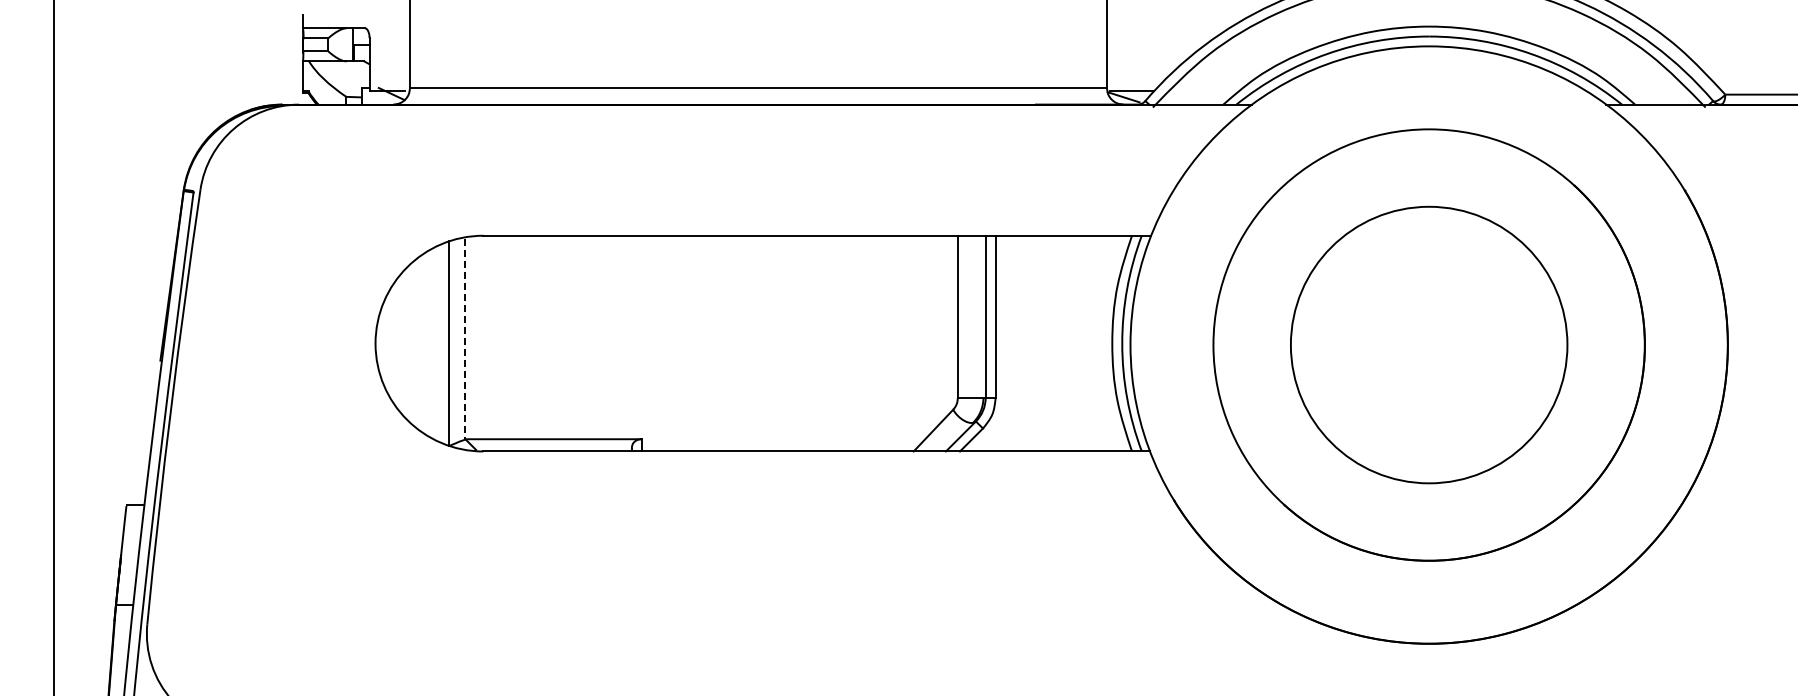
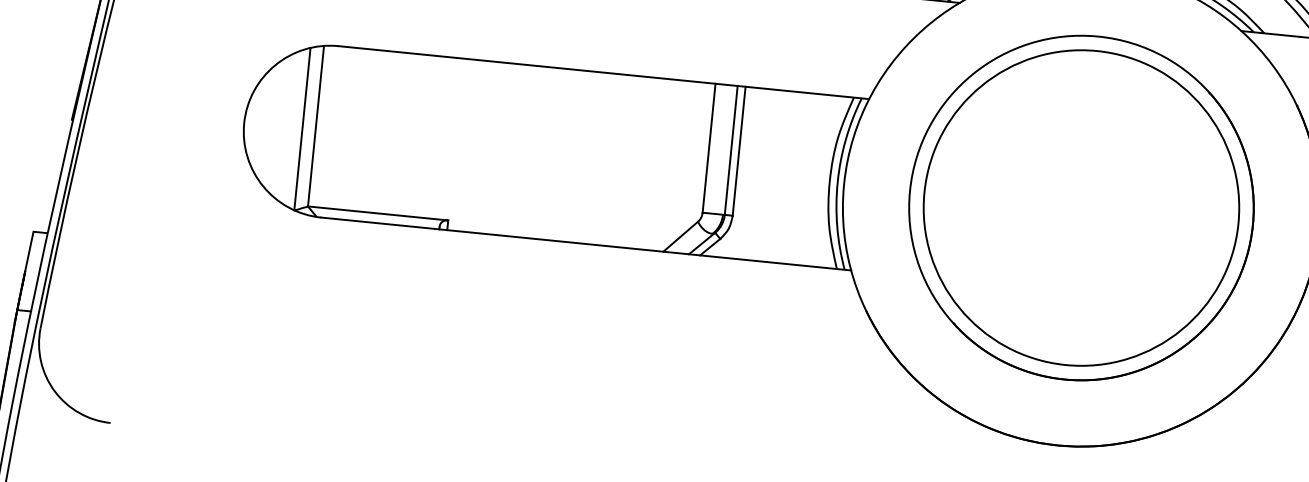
line: (465, 339) -> (316, 127), dashed -> solid
circle: (1428, 344) -> (1080, 207), size x1.43

